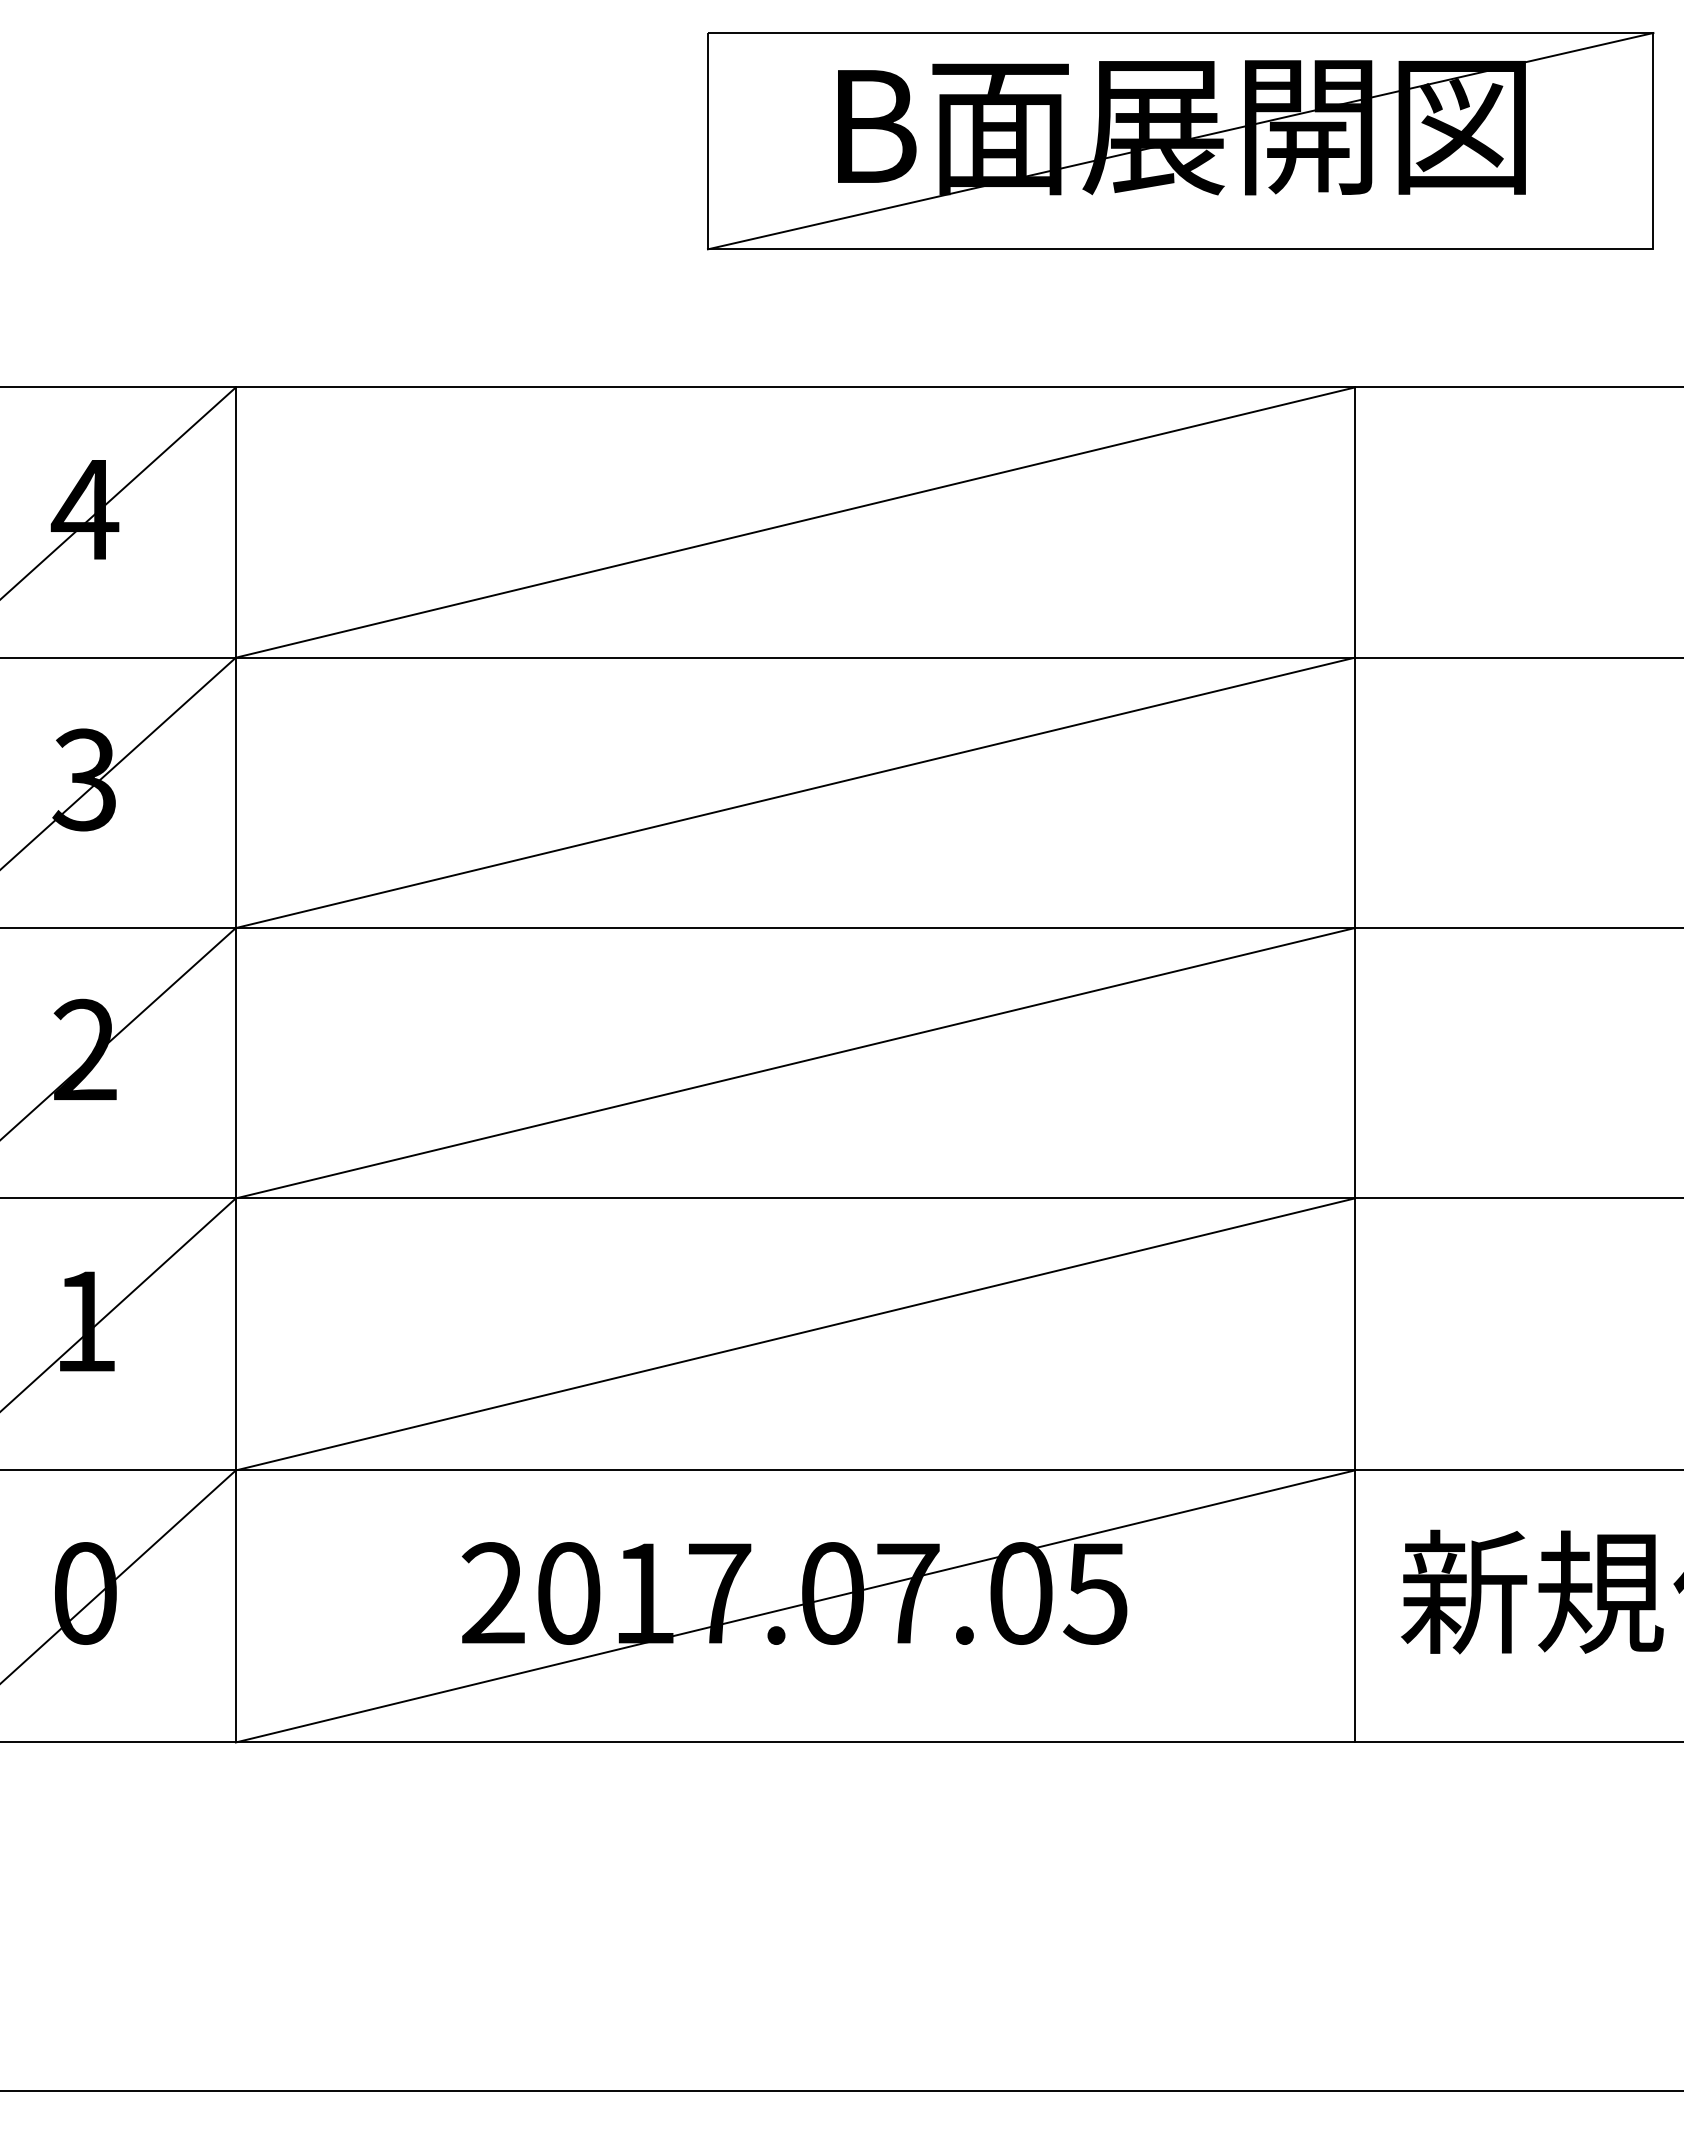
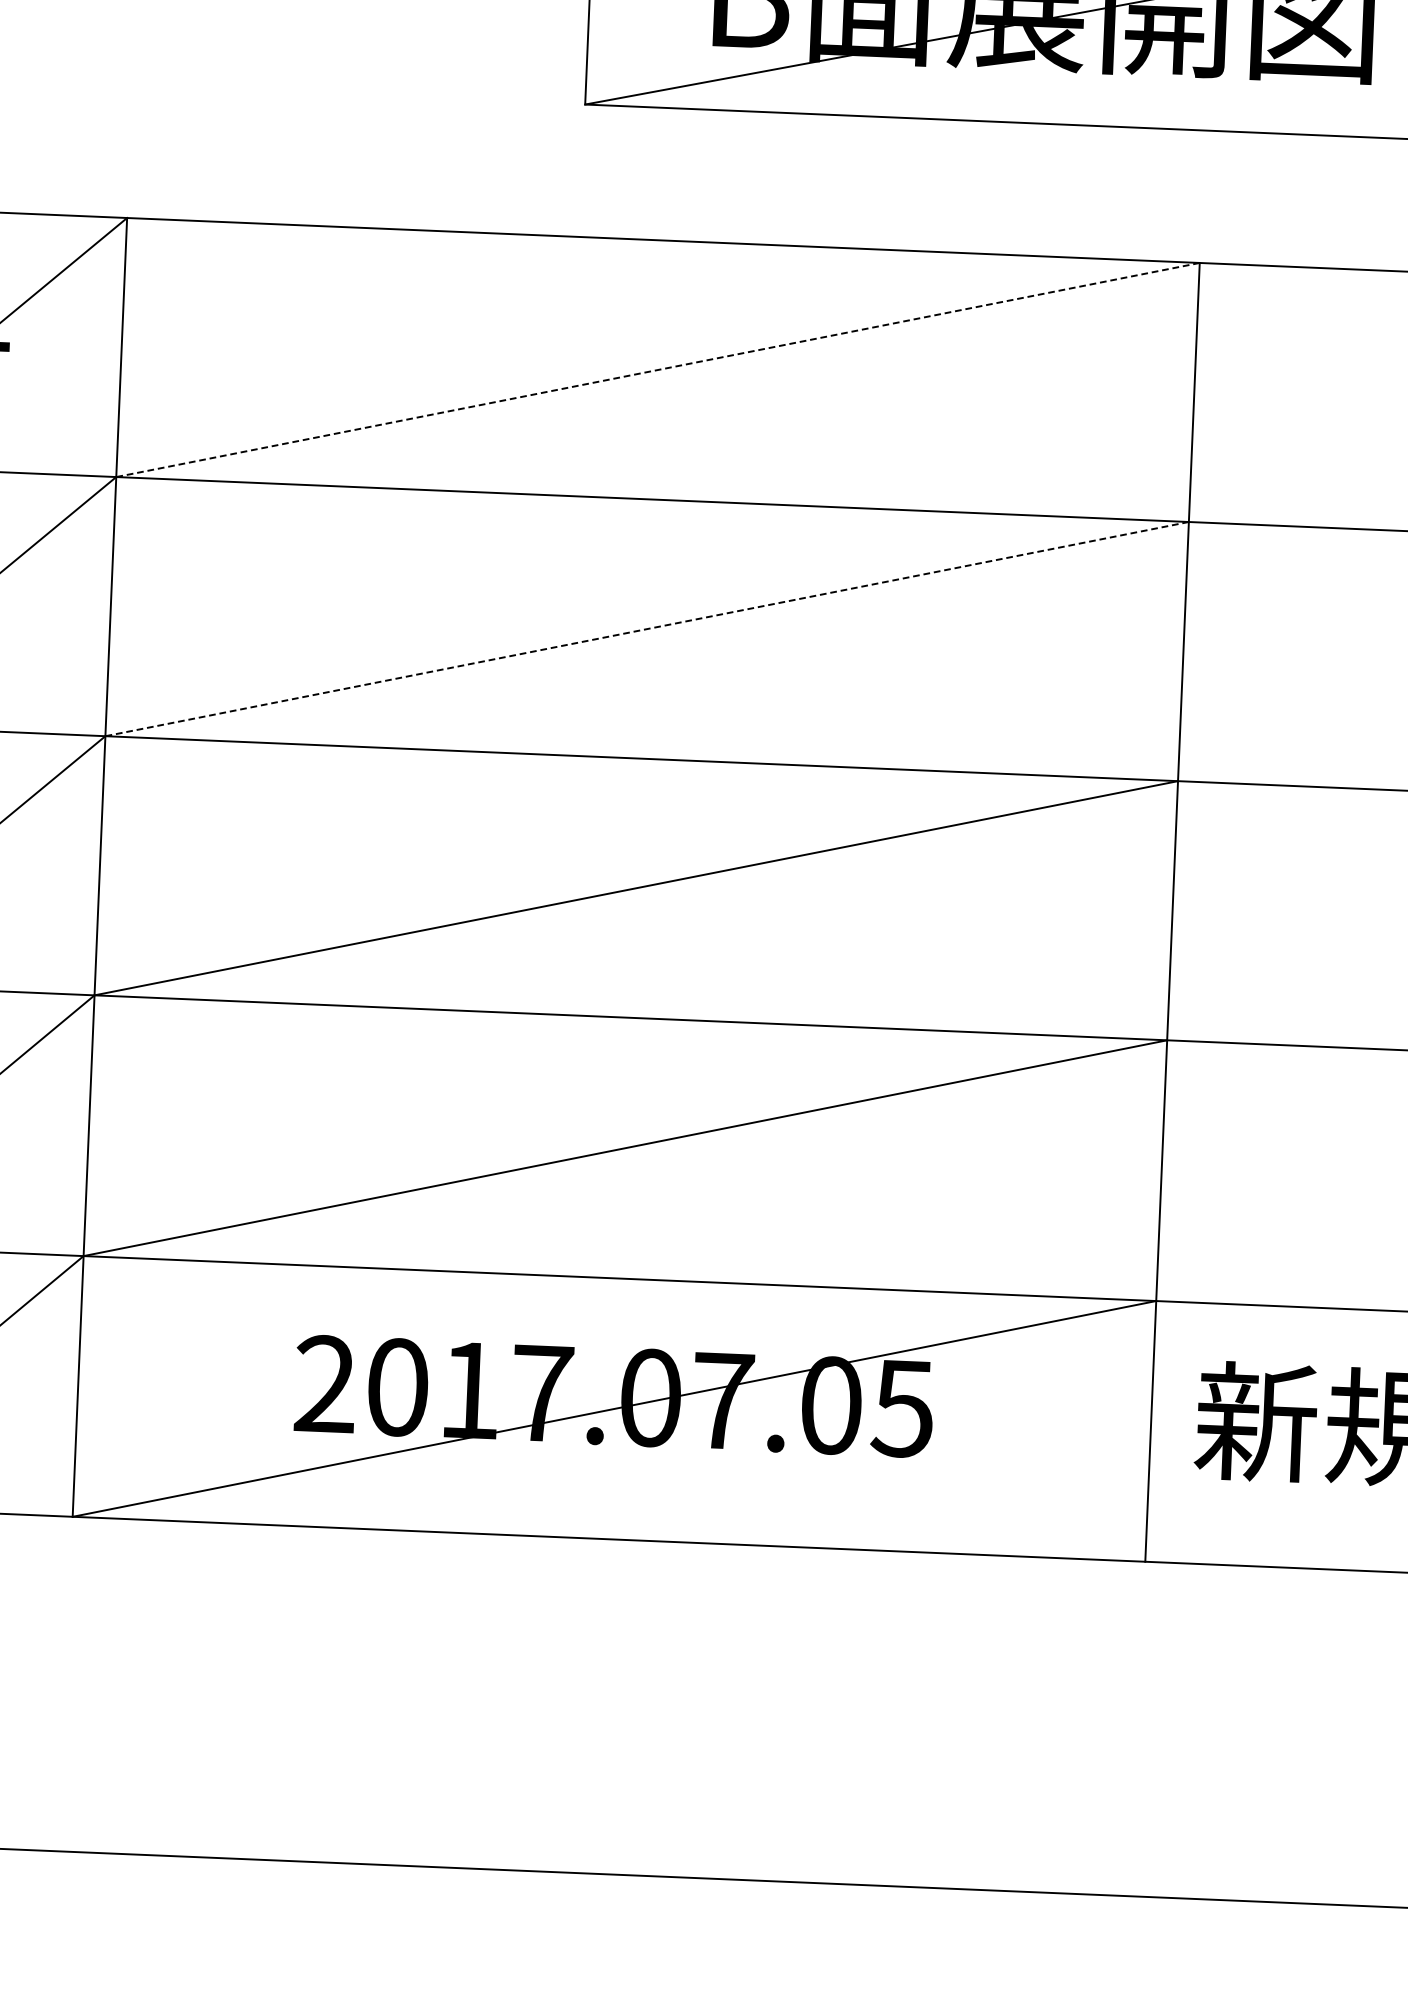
line: (795, 522) -> (658, 369), solid -> dashed
line: (795, 792) -> (647, 628), solid -> dashed

